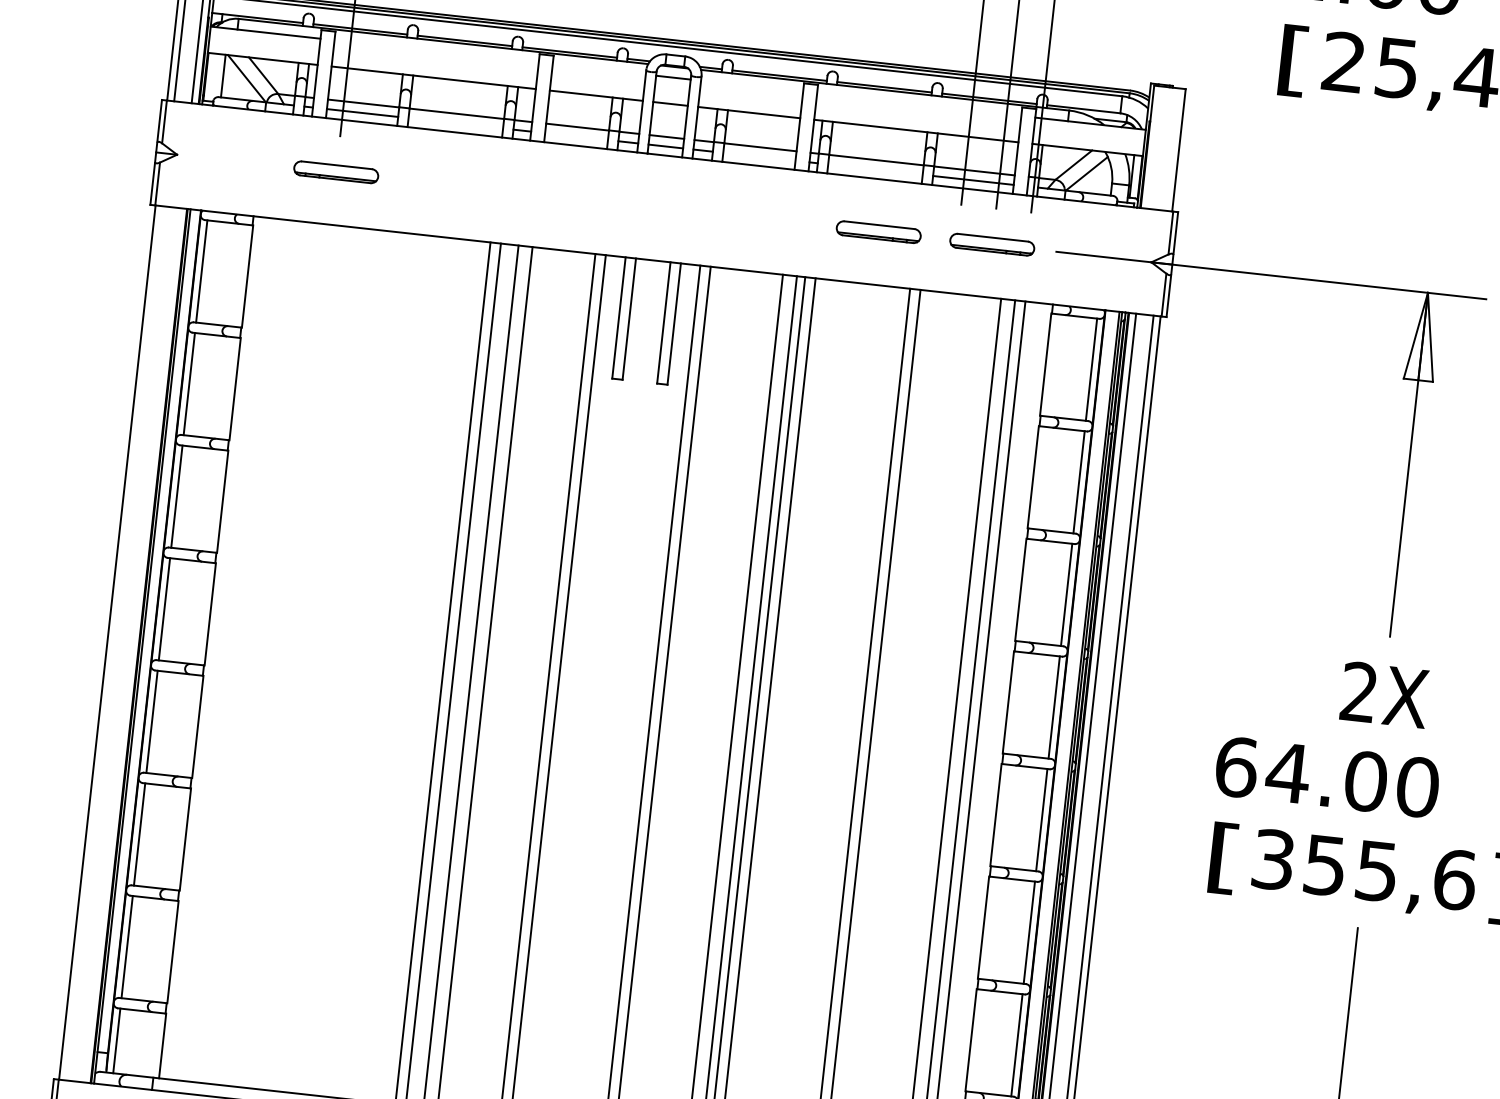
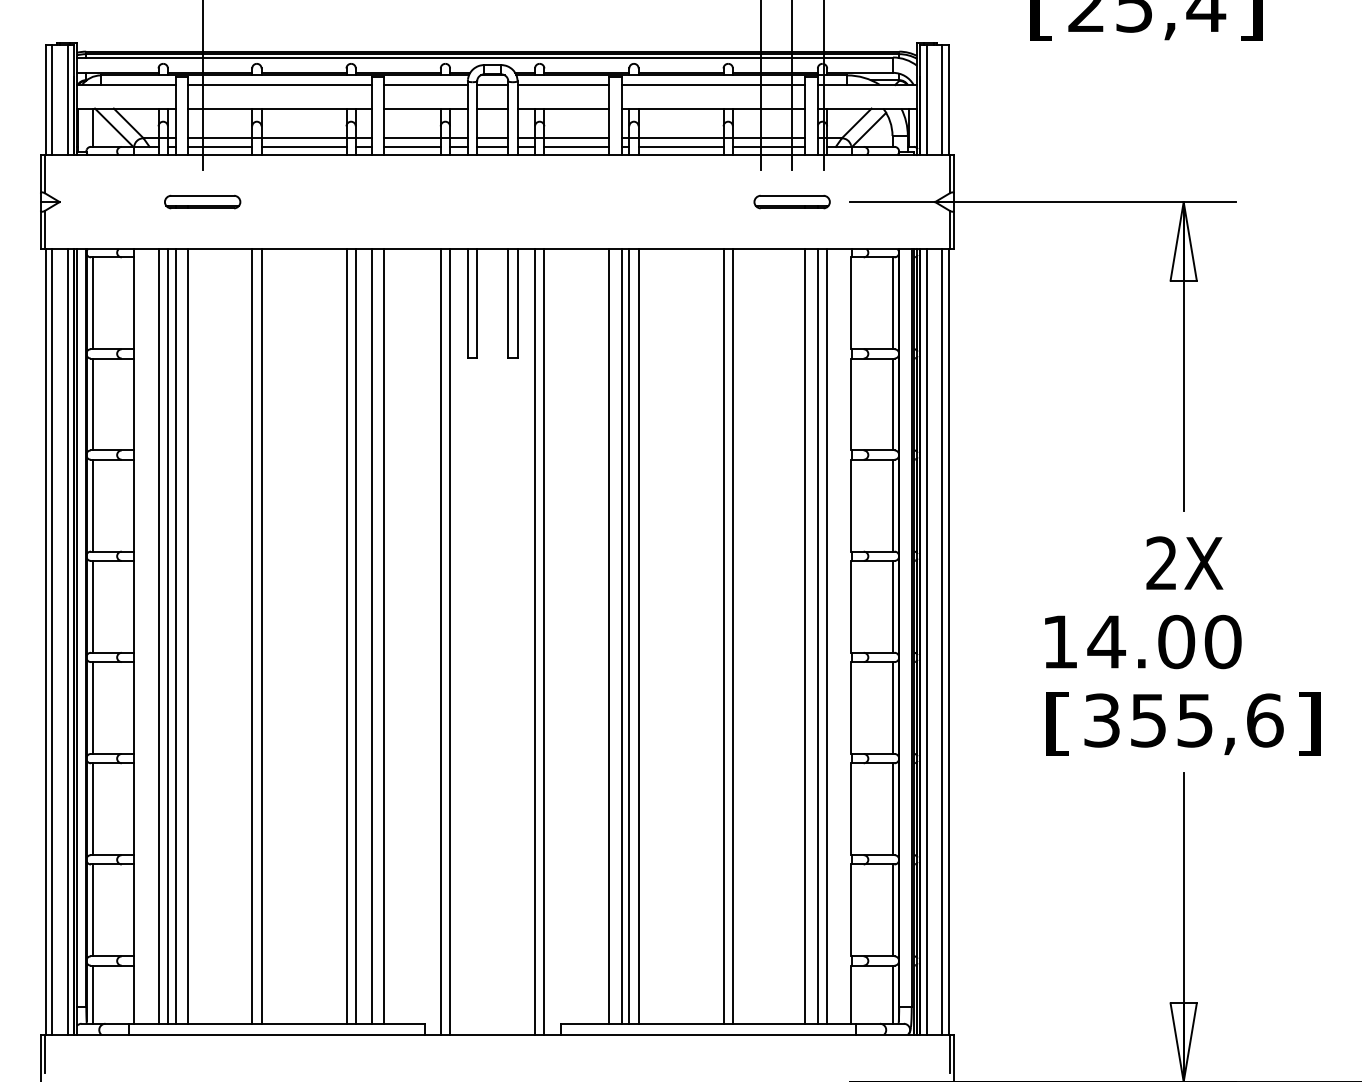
line: (436, 52) -> (279, 85), added
line: (598, 69) -> (425, 85), added
line: (752, 86) -> (563, 85), added
line: (919, 105) -> (713, 85), added
line: (455, 122) -> (303, 146), added
line: (576, 136) -> (412, 146), added
line: (1154, 147) -> (926, 99), added
line: (1172, 149) -> (942, 99), added
line: (759, 156) -> (576, 146), added
line: (874, 169) -> (680, 146), added
part: (877, 232) -> (689, 202), removed
line: (114, 642) -> (51, 641), added
line: (131, 644) -> (67, 641), added
line: (233, 650) -> (158, 636), added
line: (243, 651) -> (167, 636), added
line: (252, 652) -> (175, 636), added
line: (267, 654) -> (188, 636), added
line: (338, 661) -> (252, 636), added
line: (348, 662) -> (261, 636), added
text: (1236, 766) -> (1060, 641), 64.00 -> 14.00

